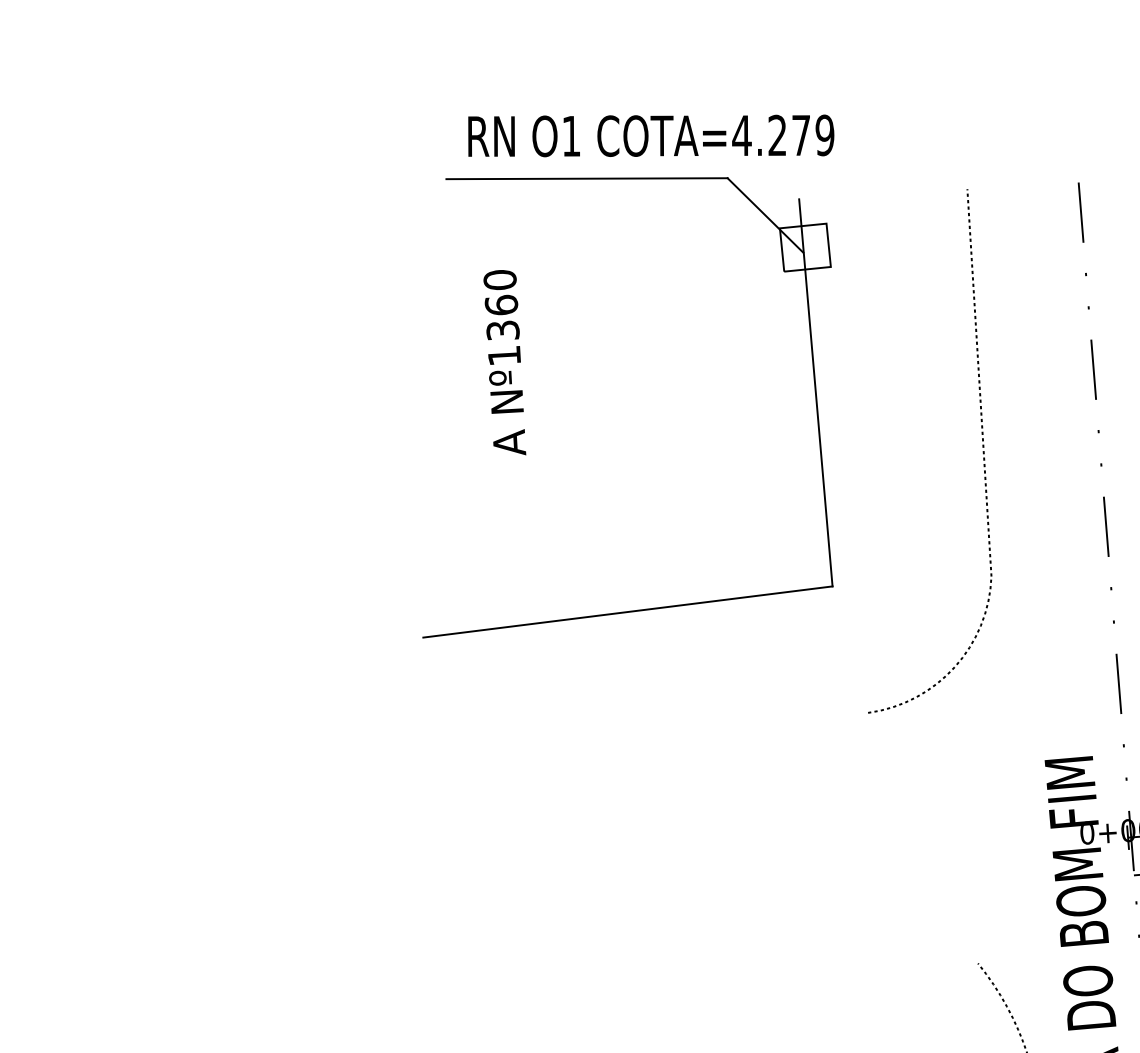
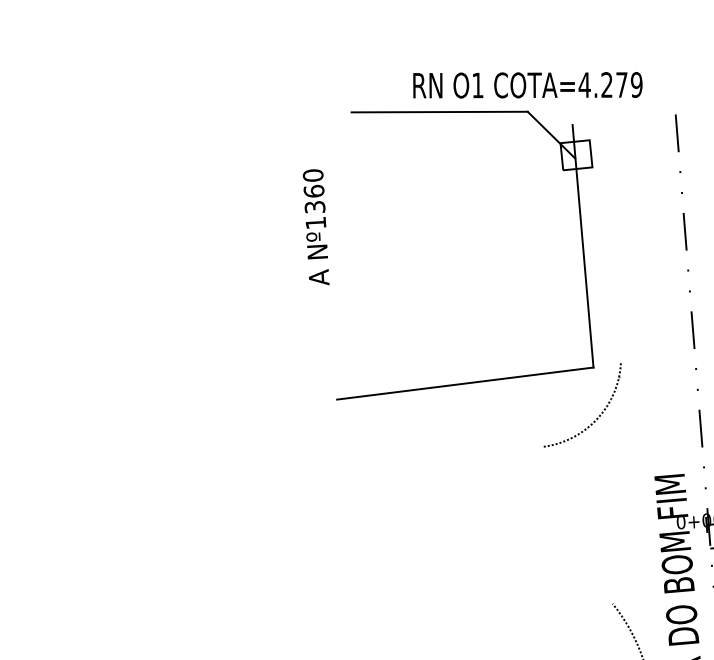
text: (650, 136) -> (527, 85), moved
line: (979, 382) -> (613, 239), removed
part: (813, 388) -> (581, 243), moved

